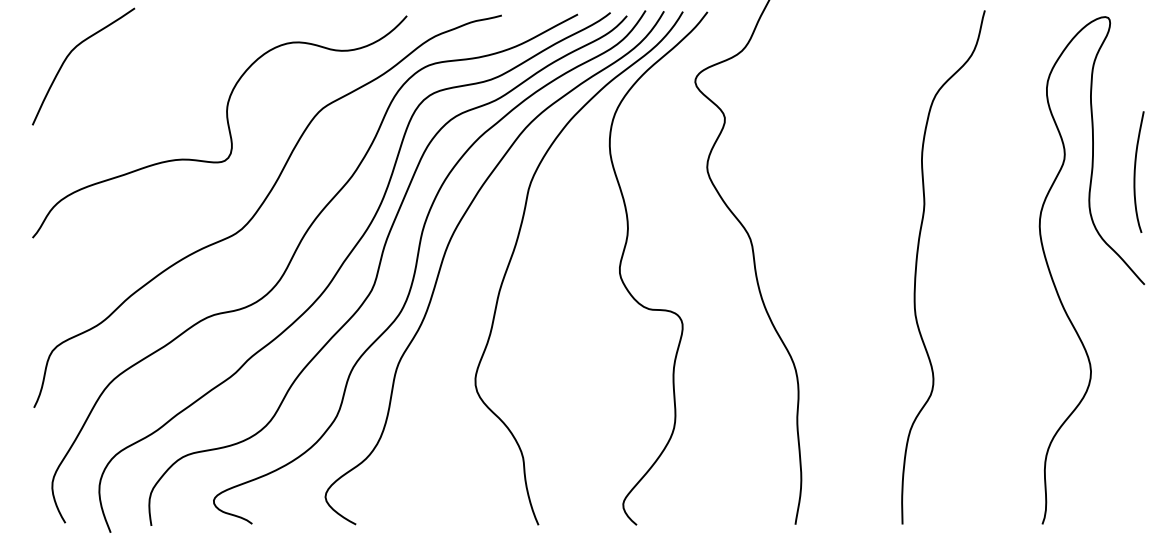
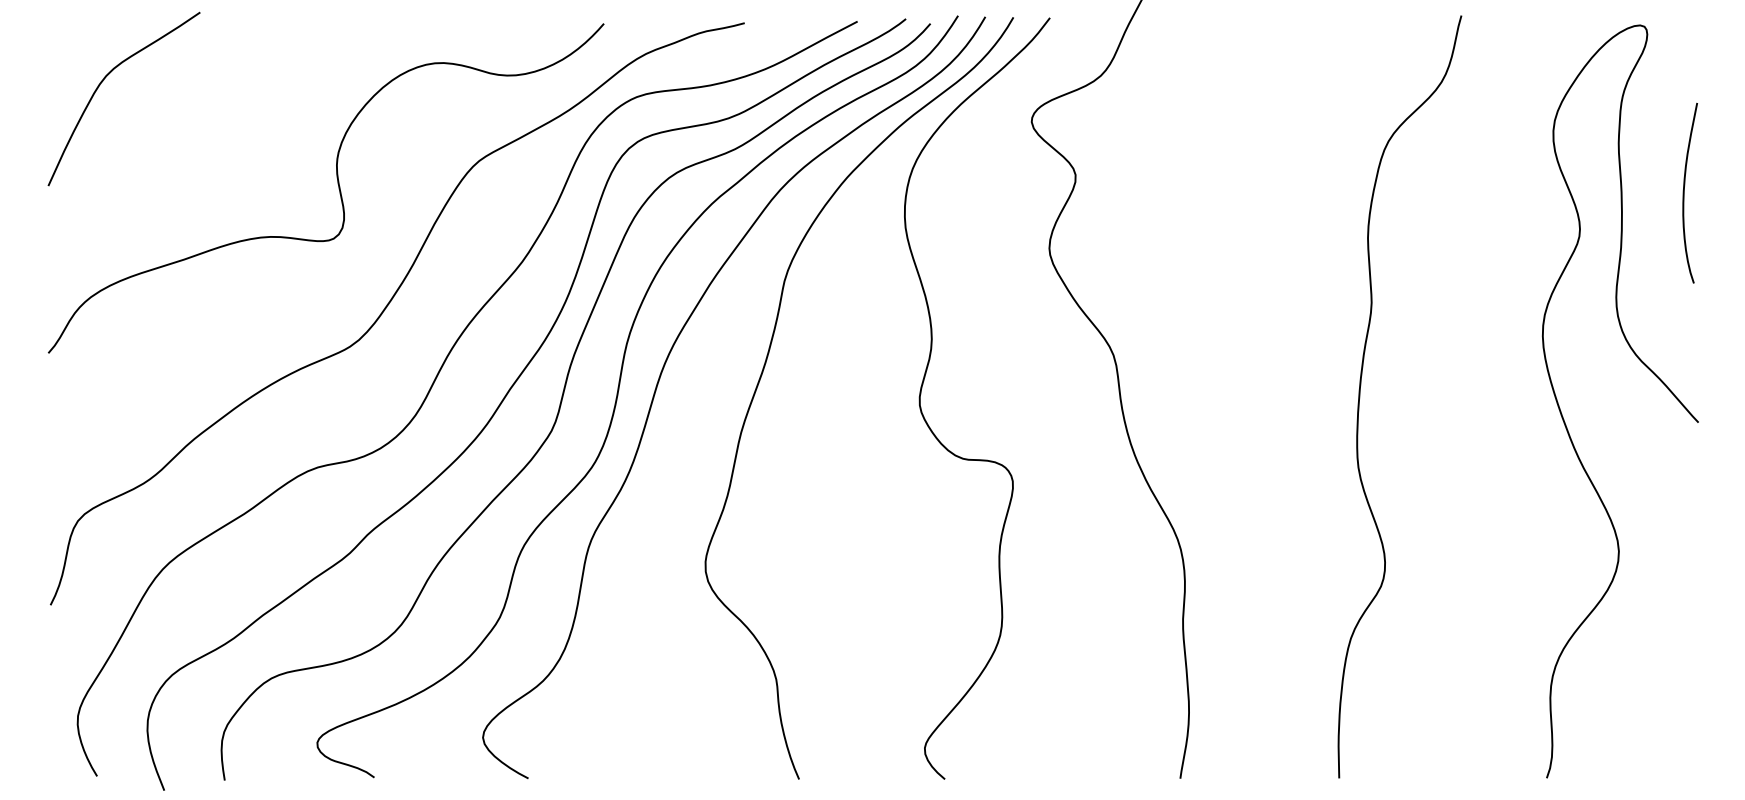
curve: (1135, 171) -> (1684, 192), moved

